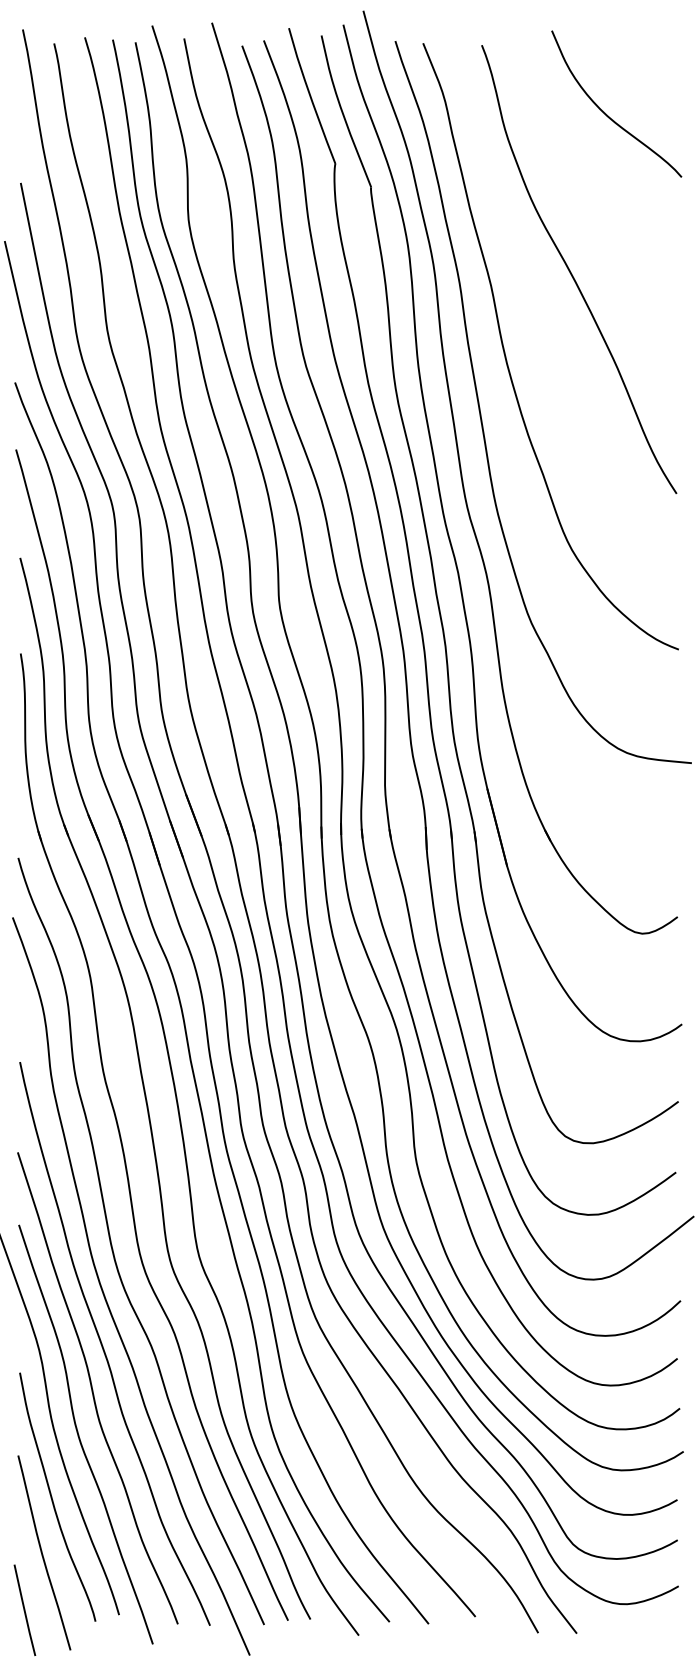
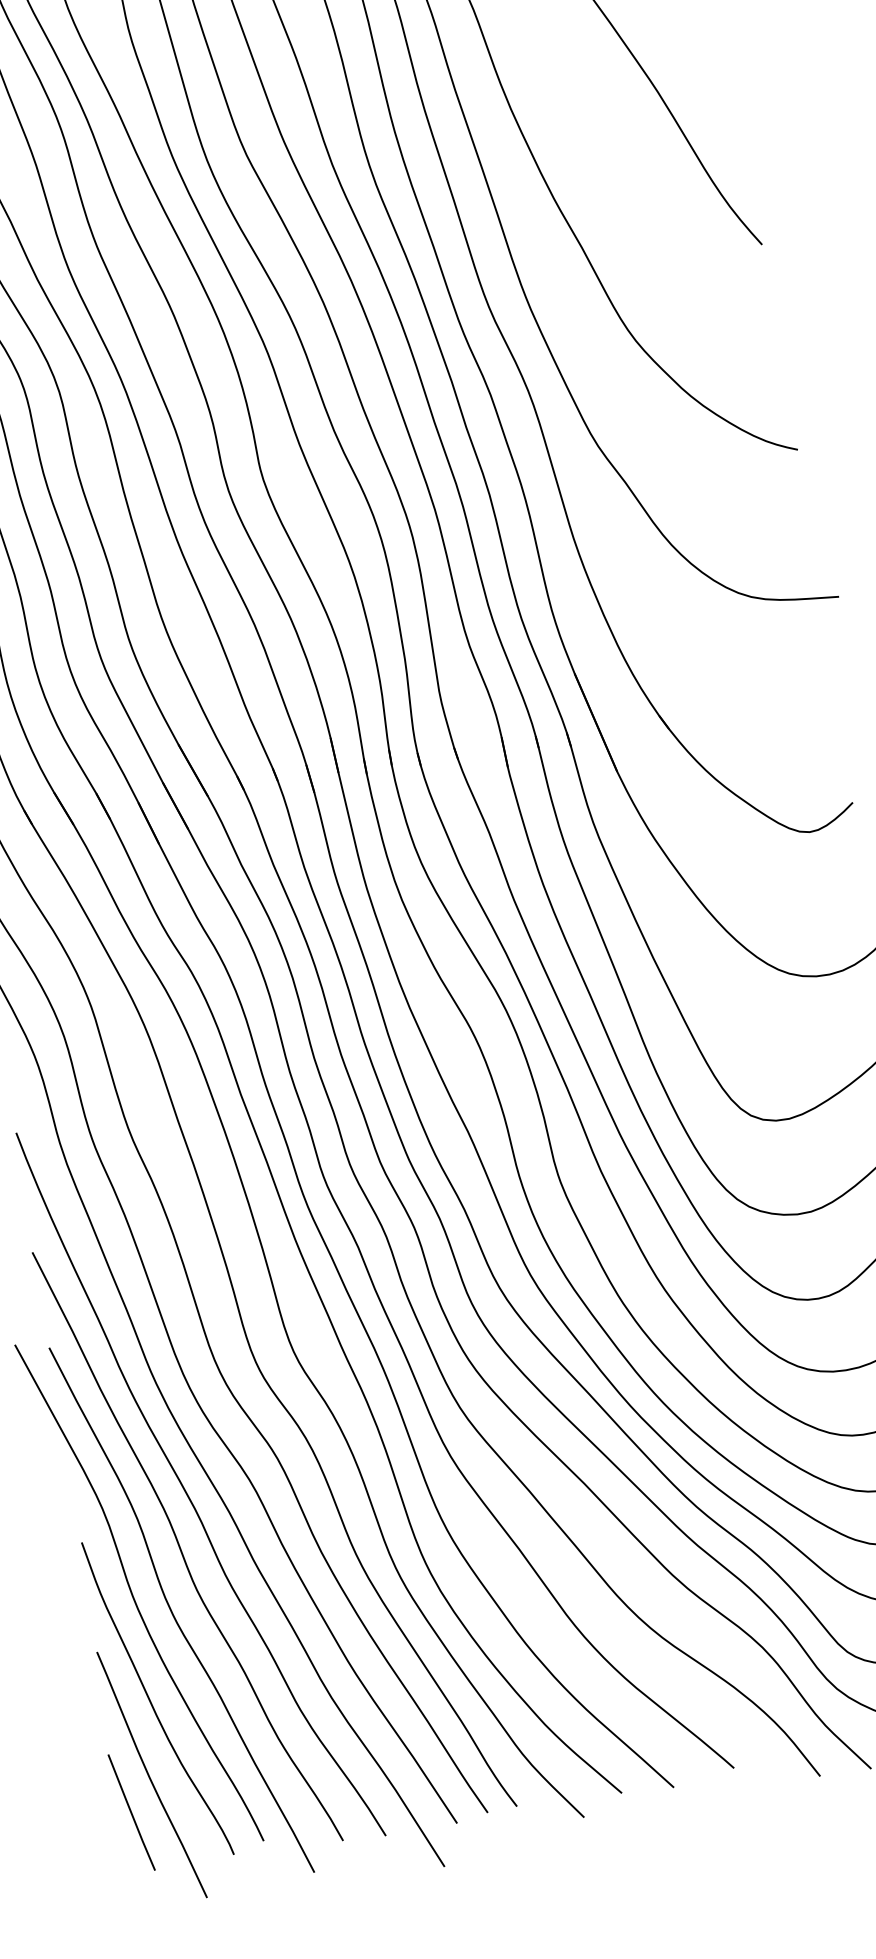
line: (24, 1609) -> (130, 1811), moved

